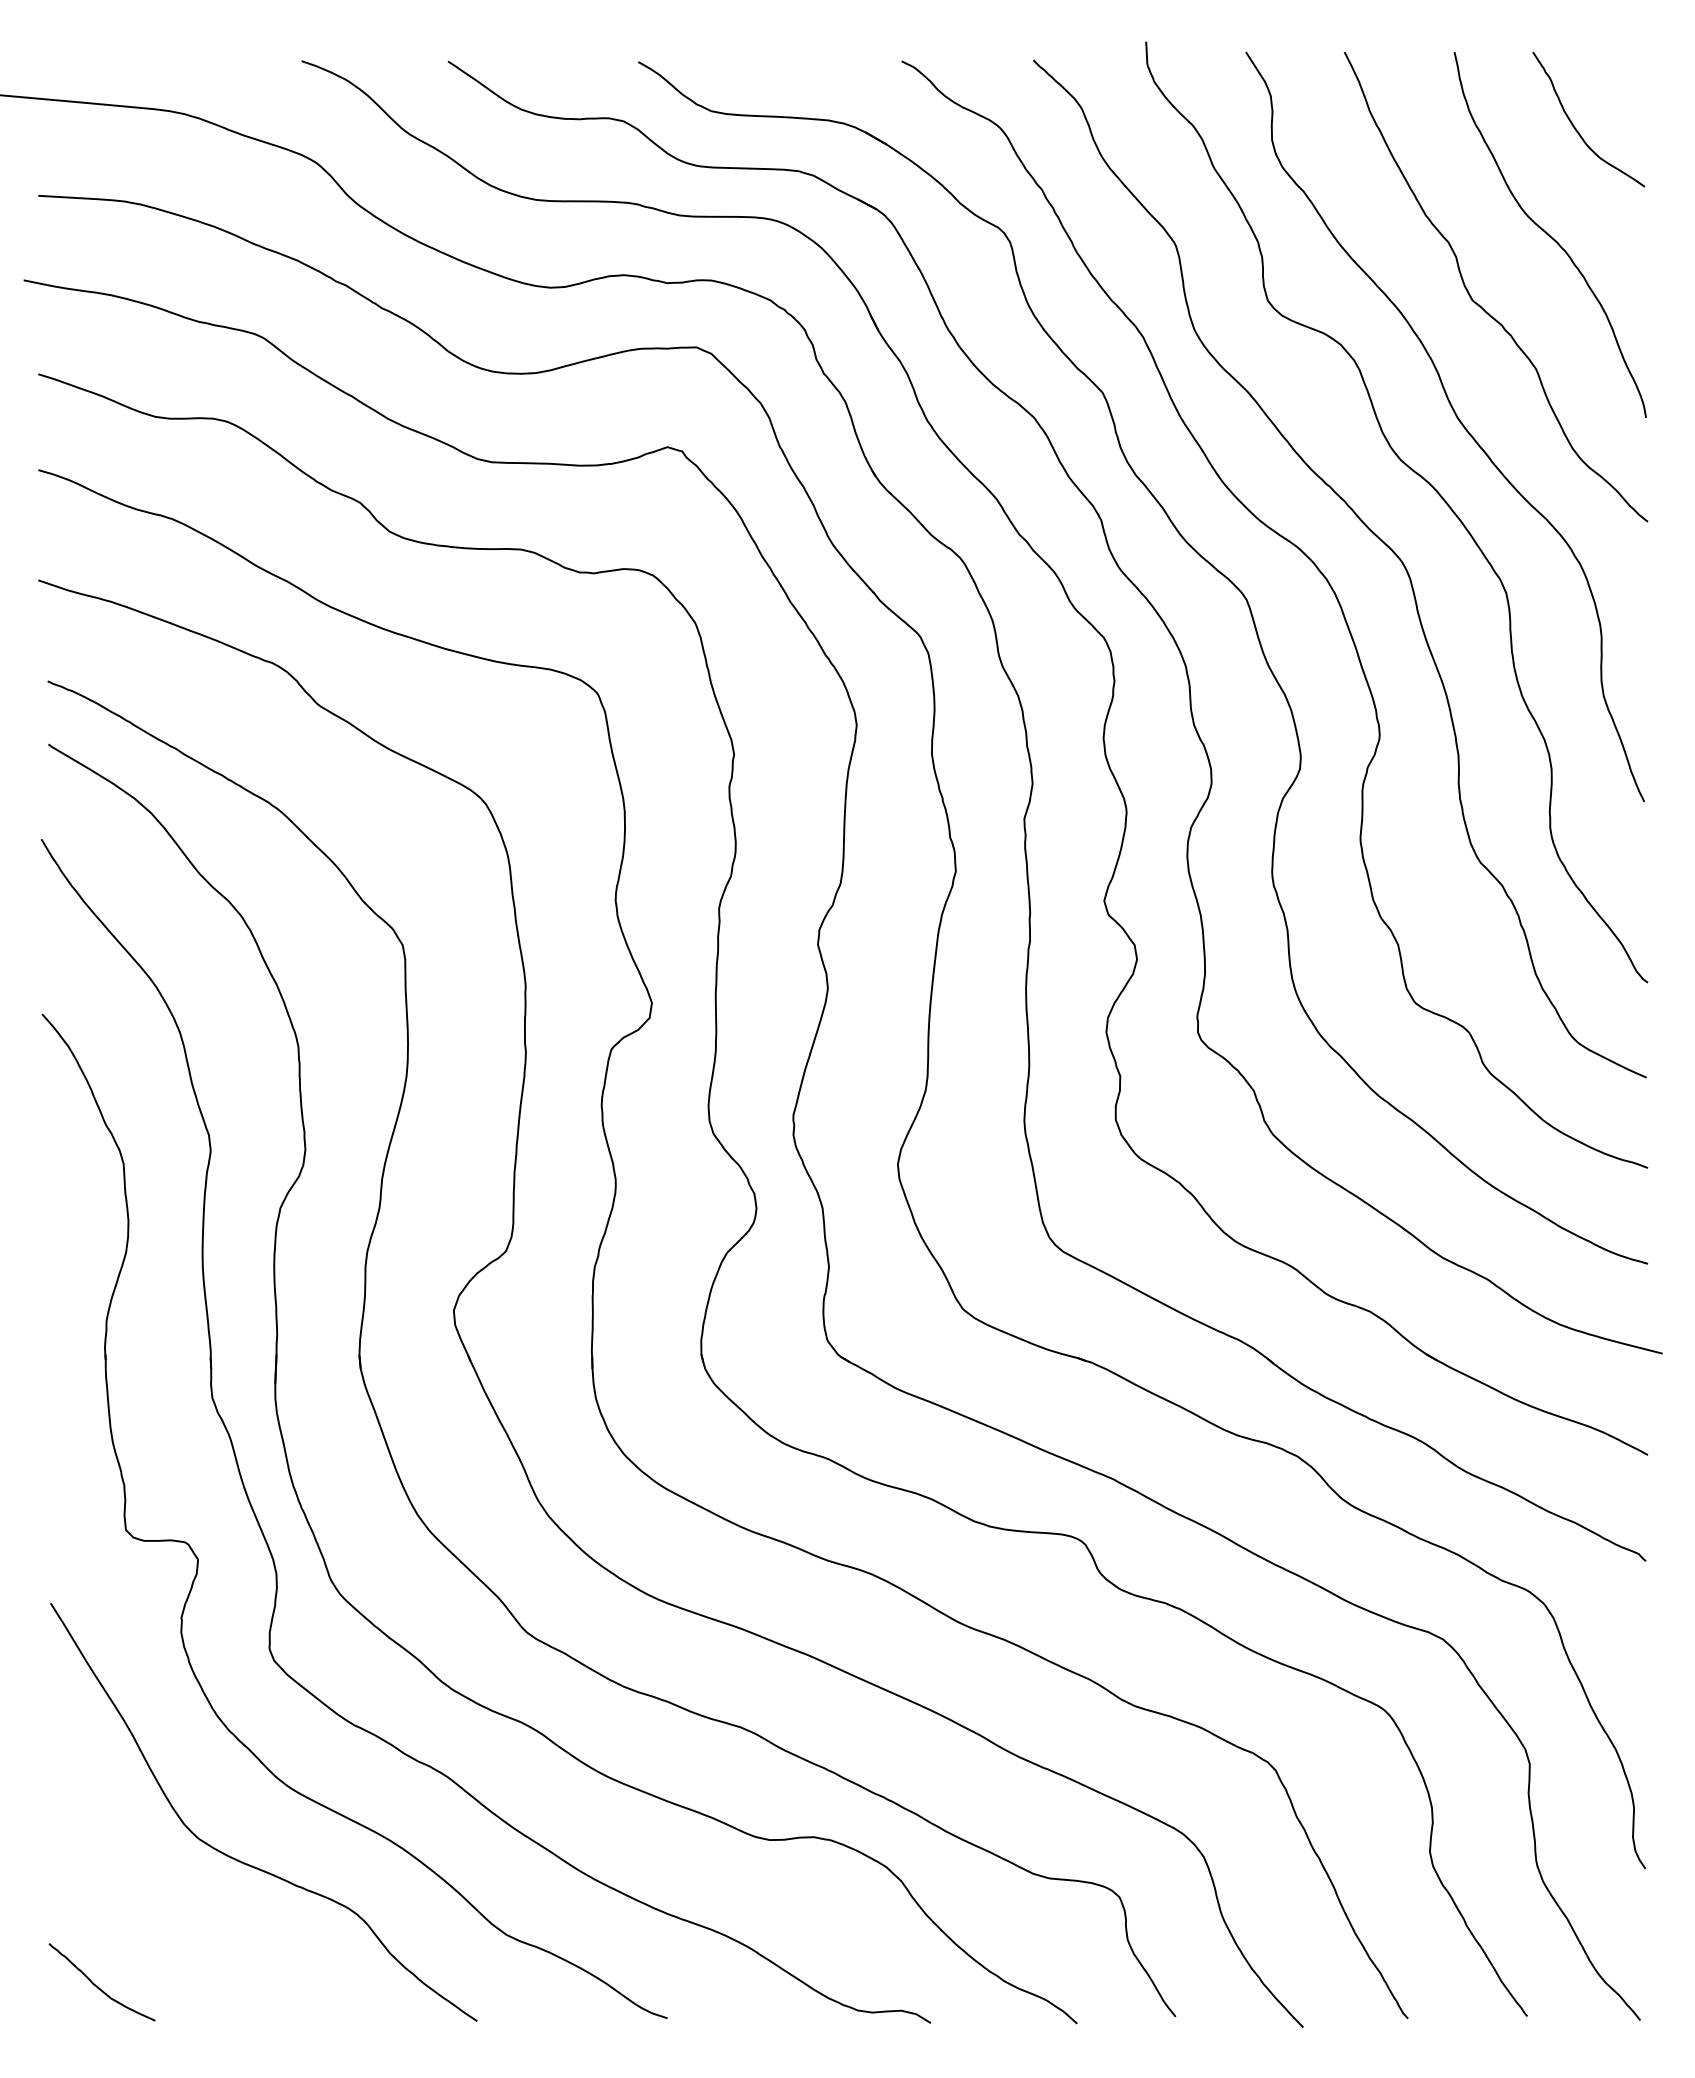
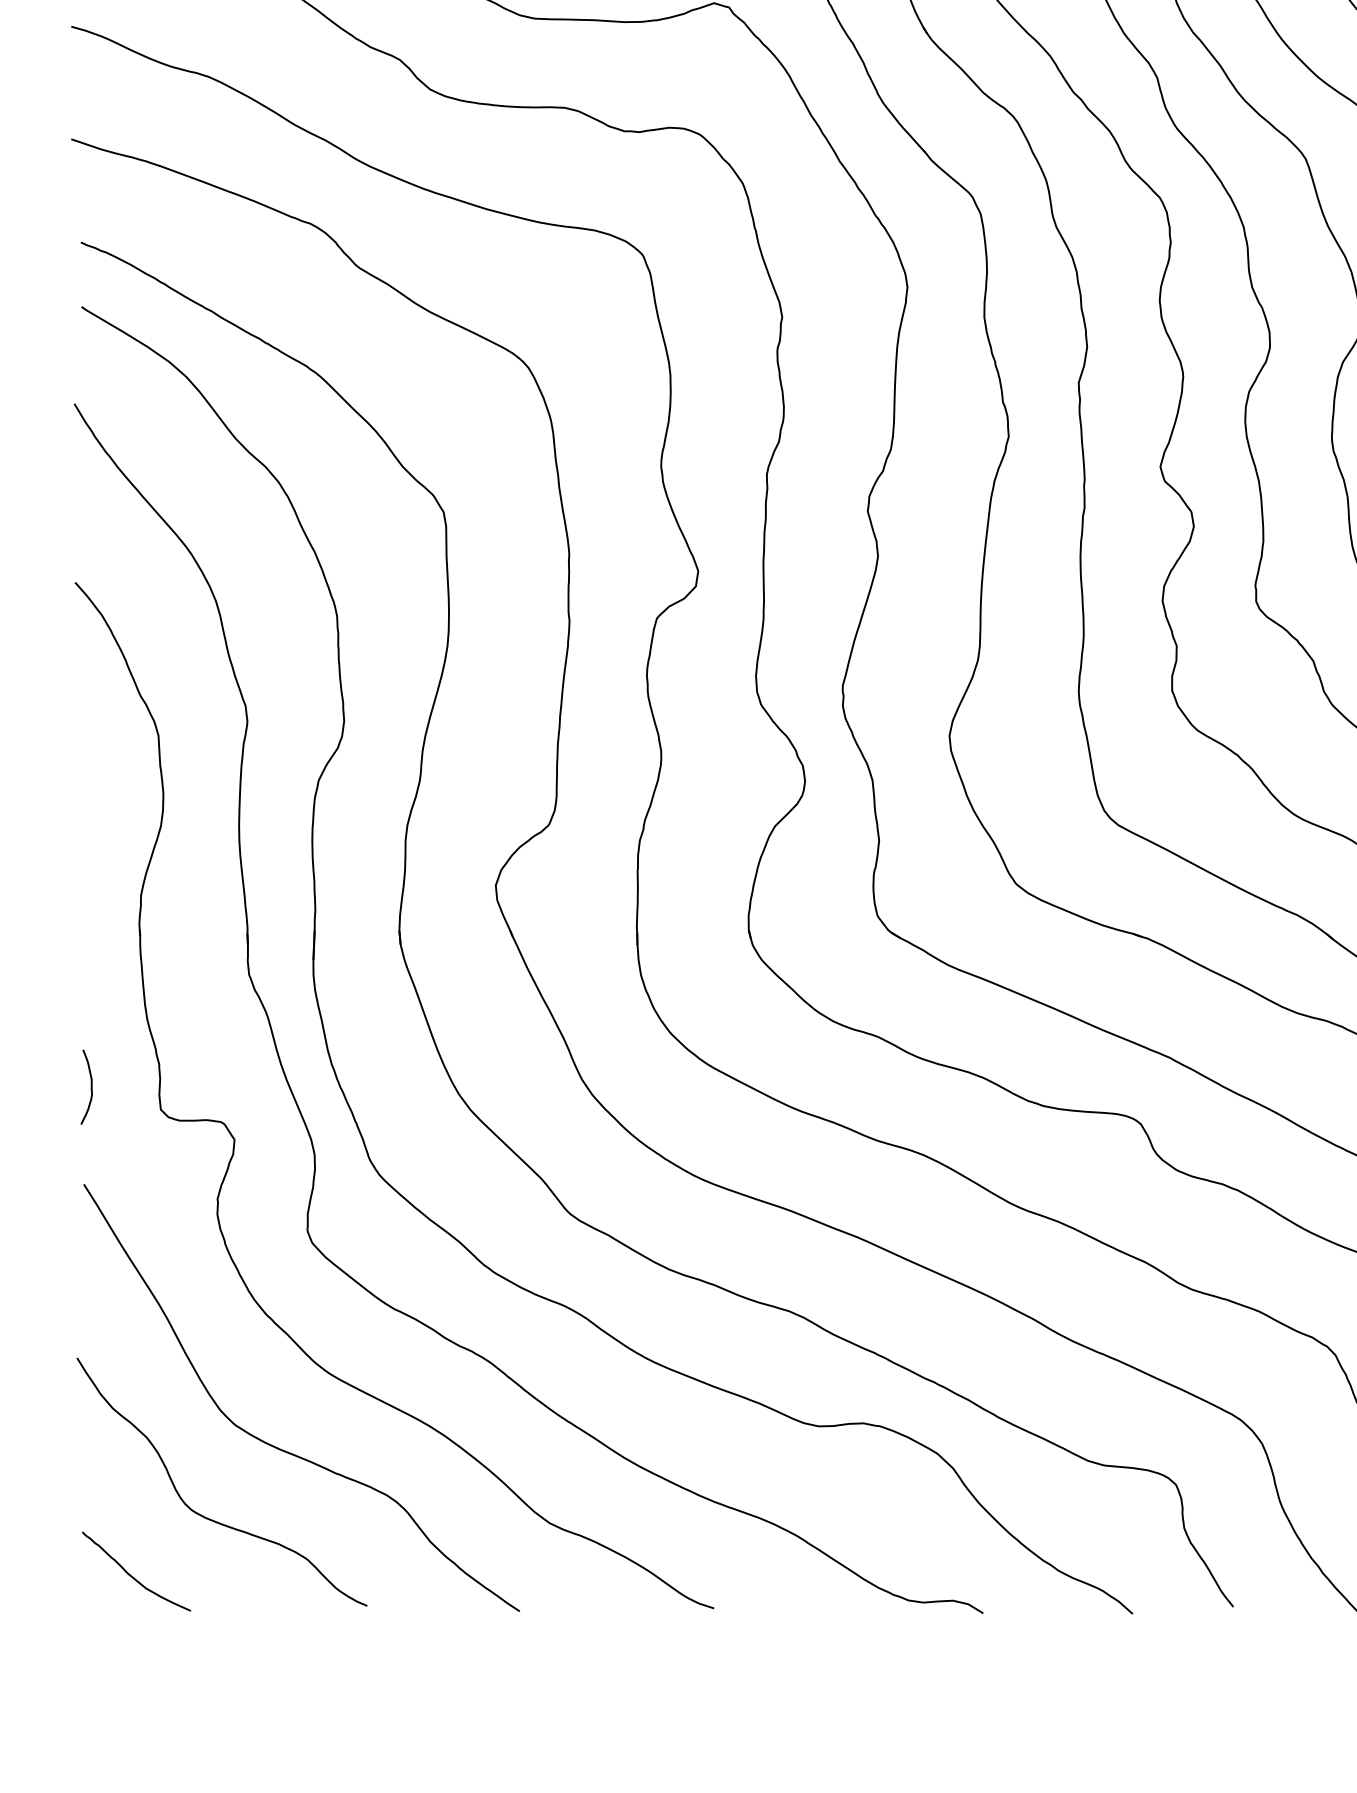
curve: (57, 1507) -> (90, 1086), added
curve: (166, 1926) -> (202, 1514), added

